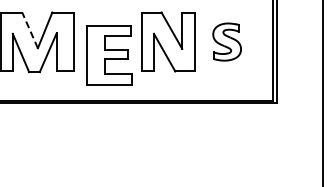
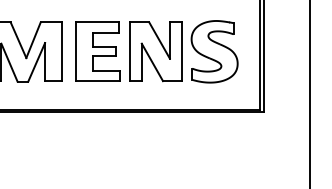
line: (30, 29) -> (18, 39), dashed -> solid
part: (227, 41) -> (214, 51), size x1.67
part: (109, 54) -> (97, 51), moved

